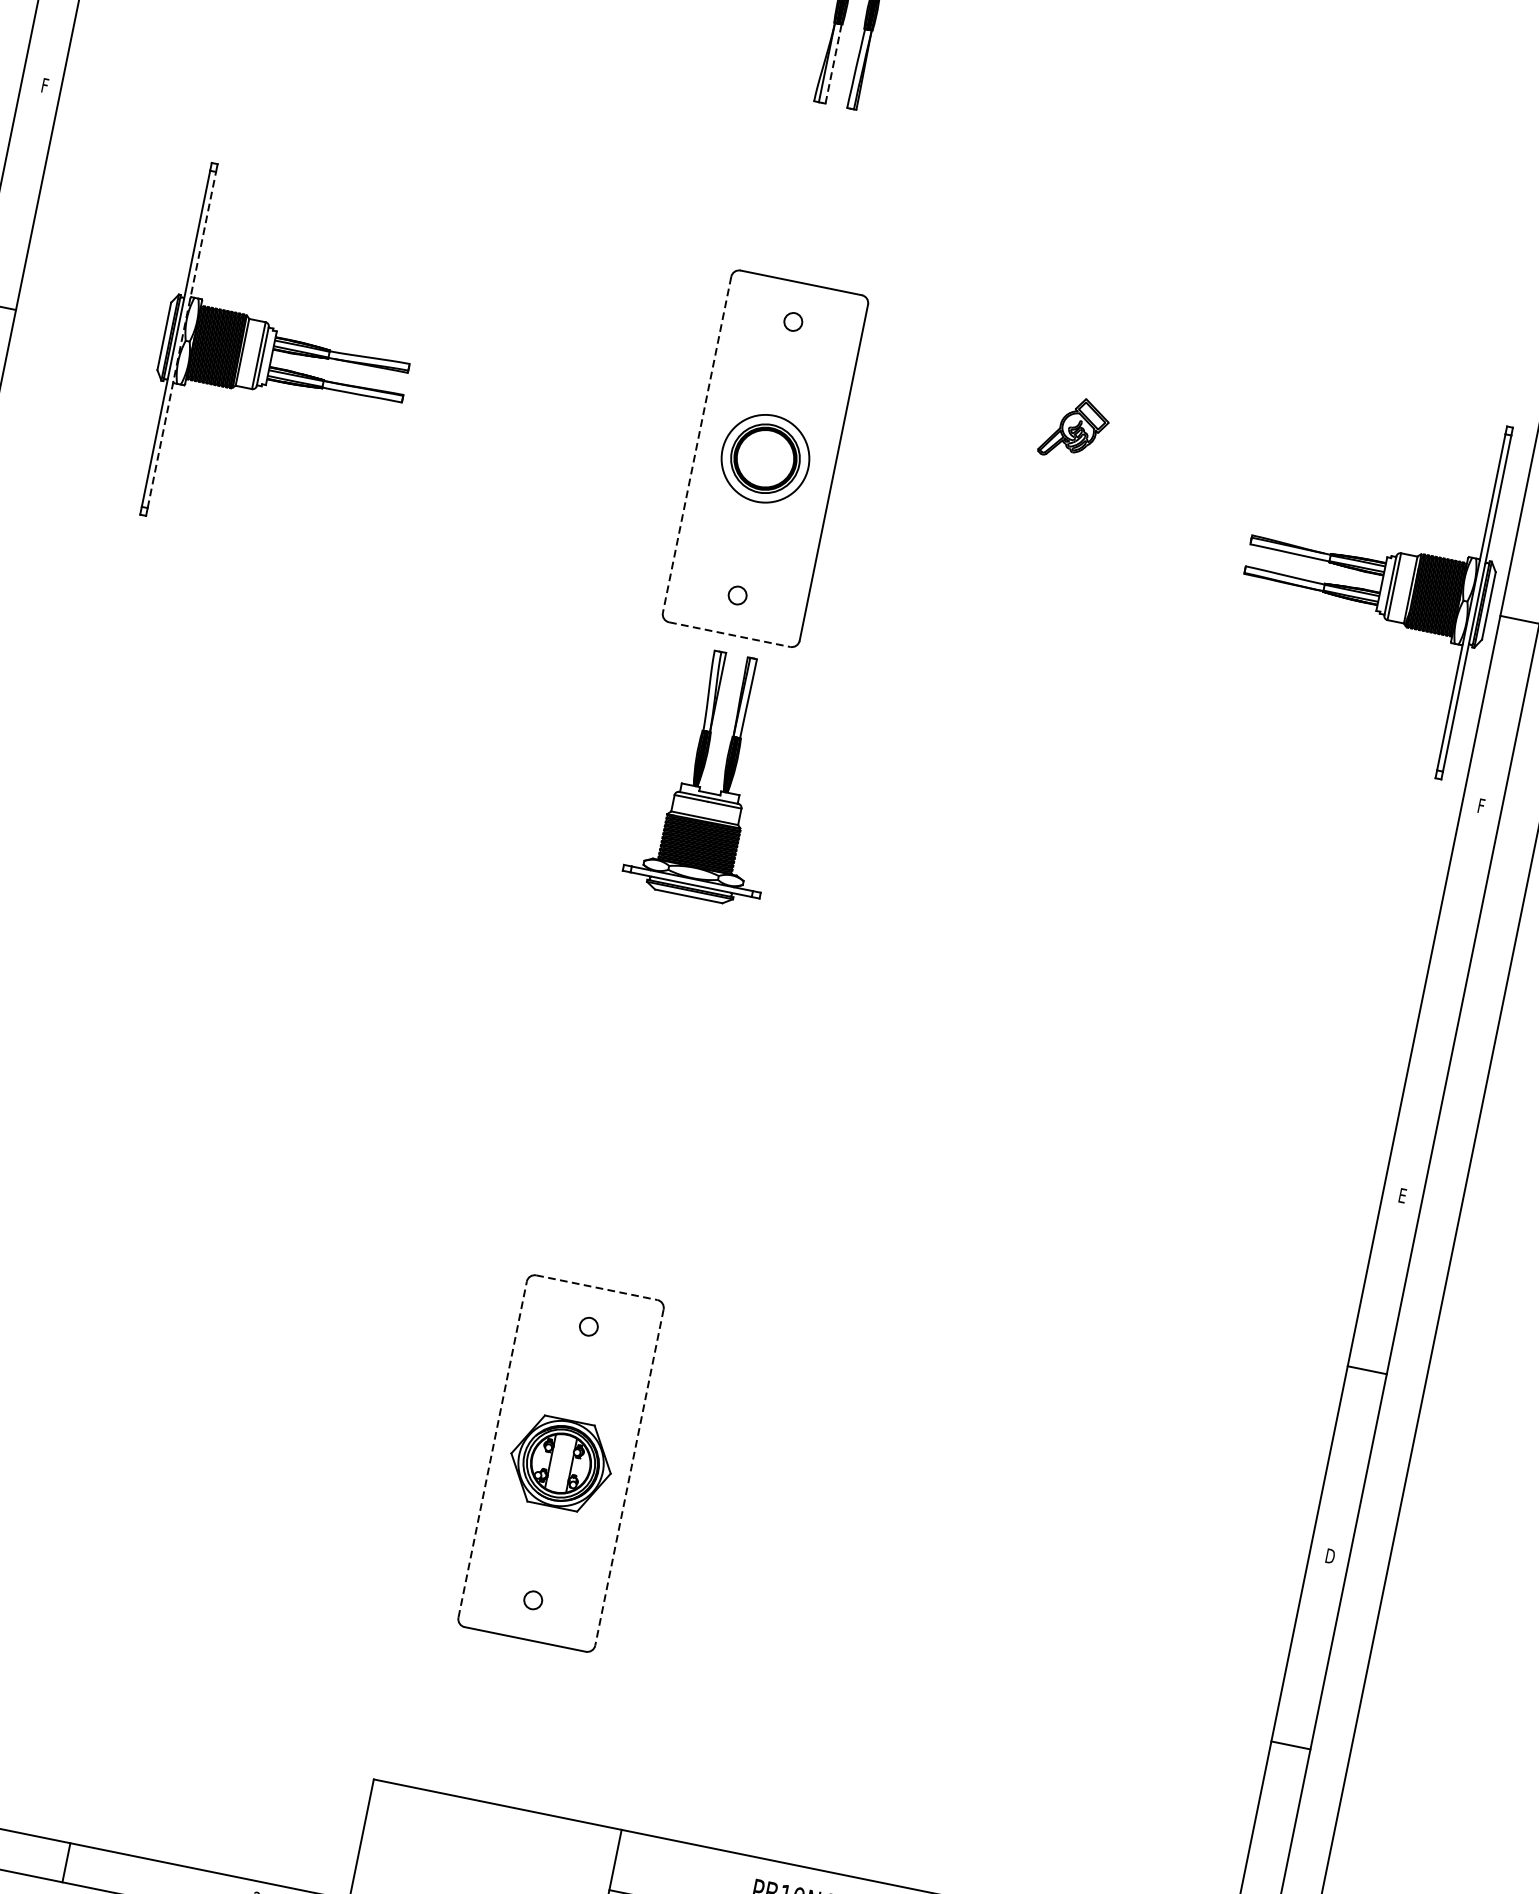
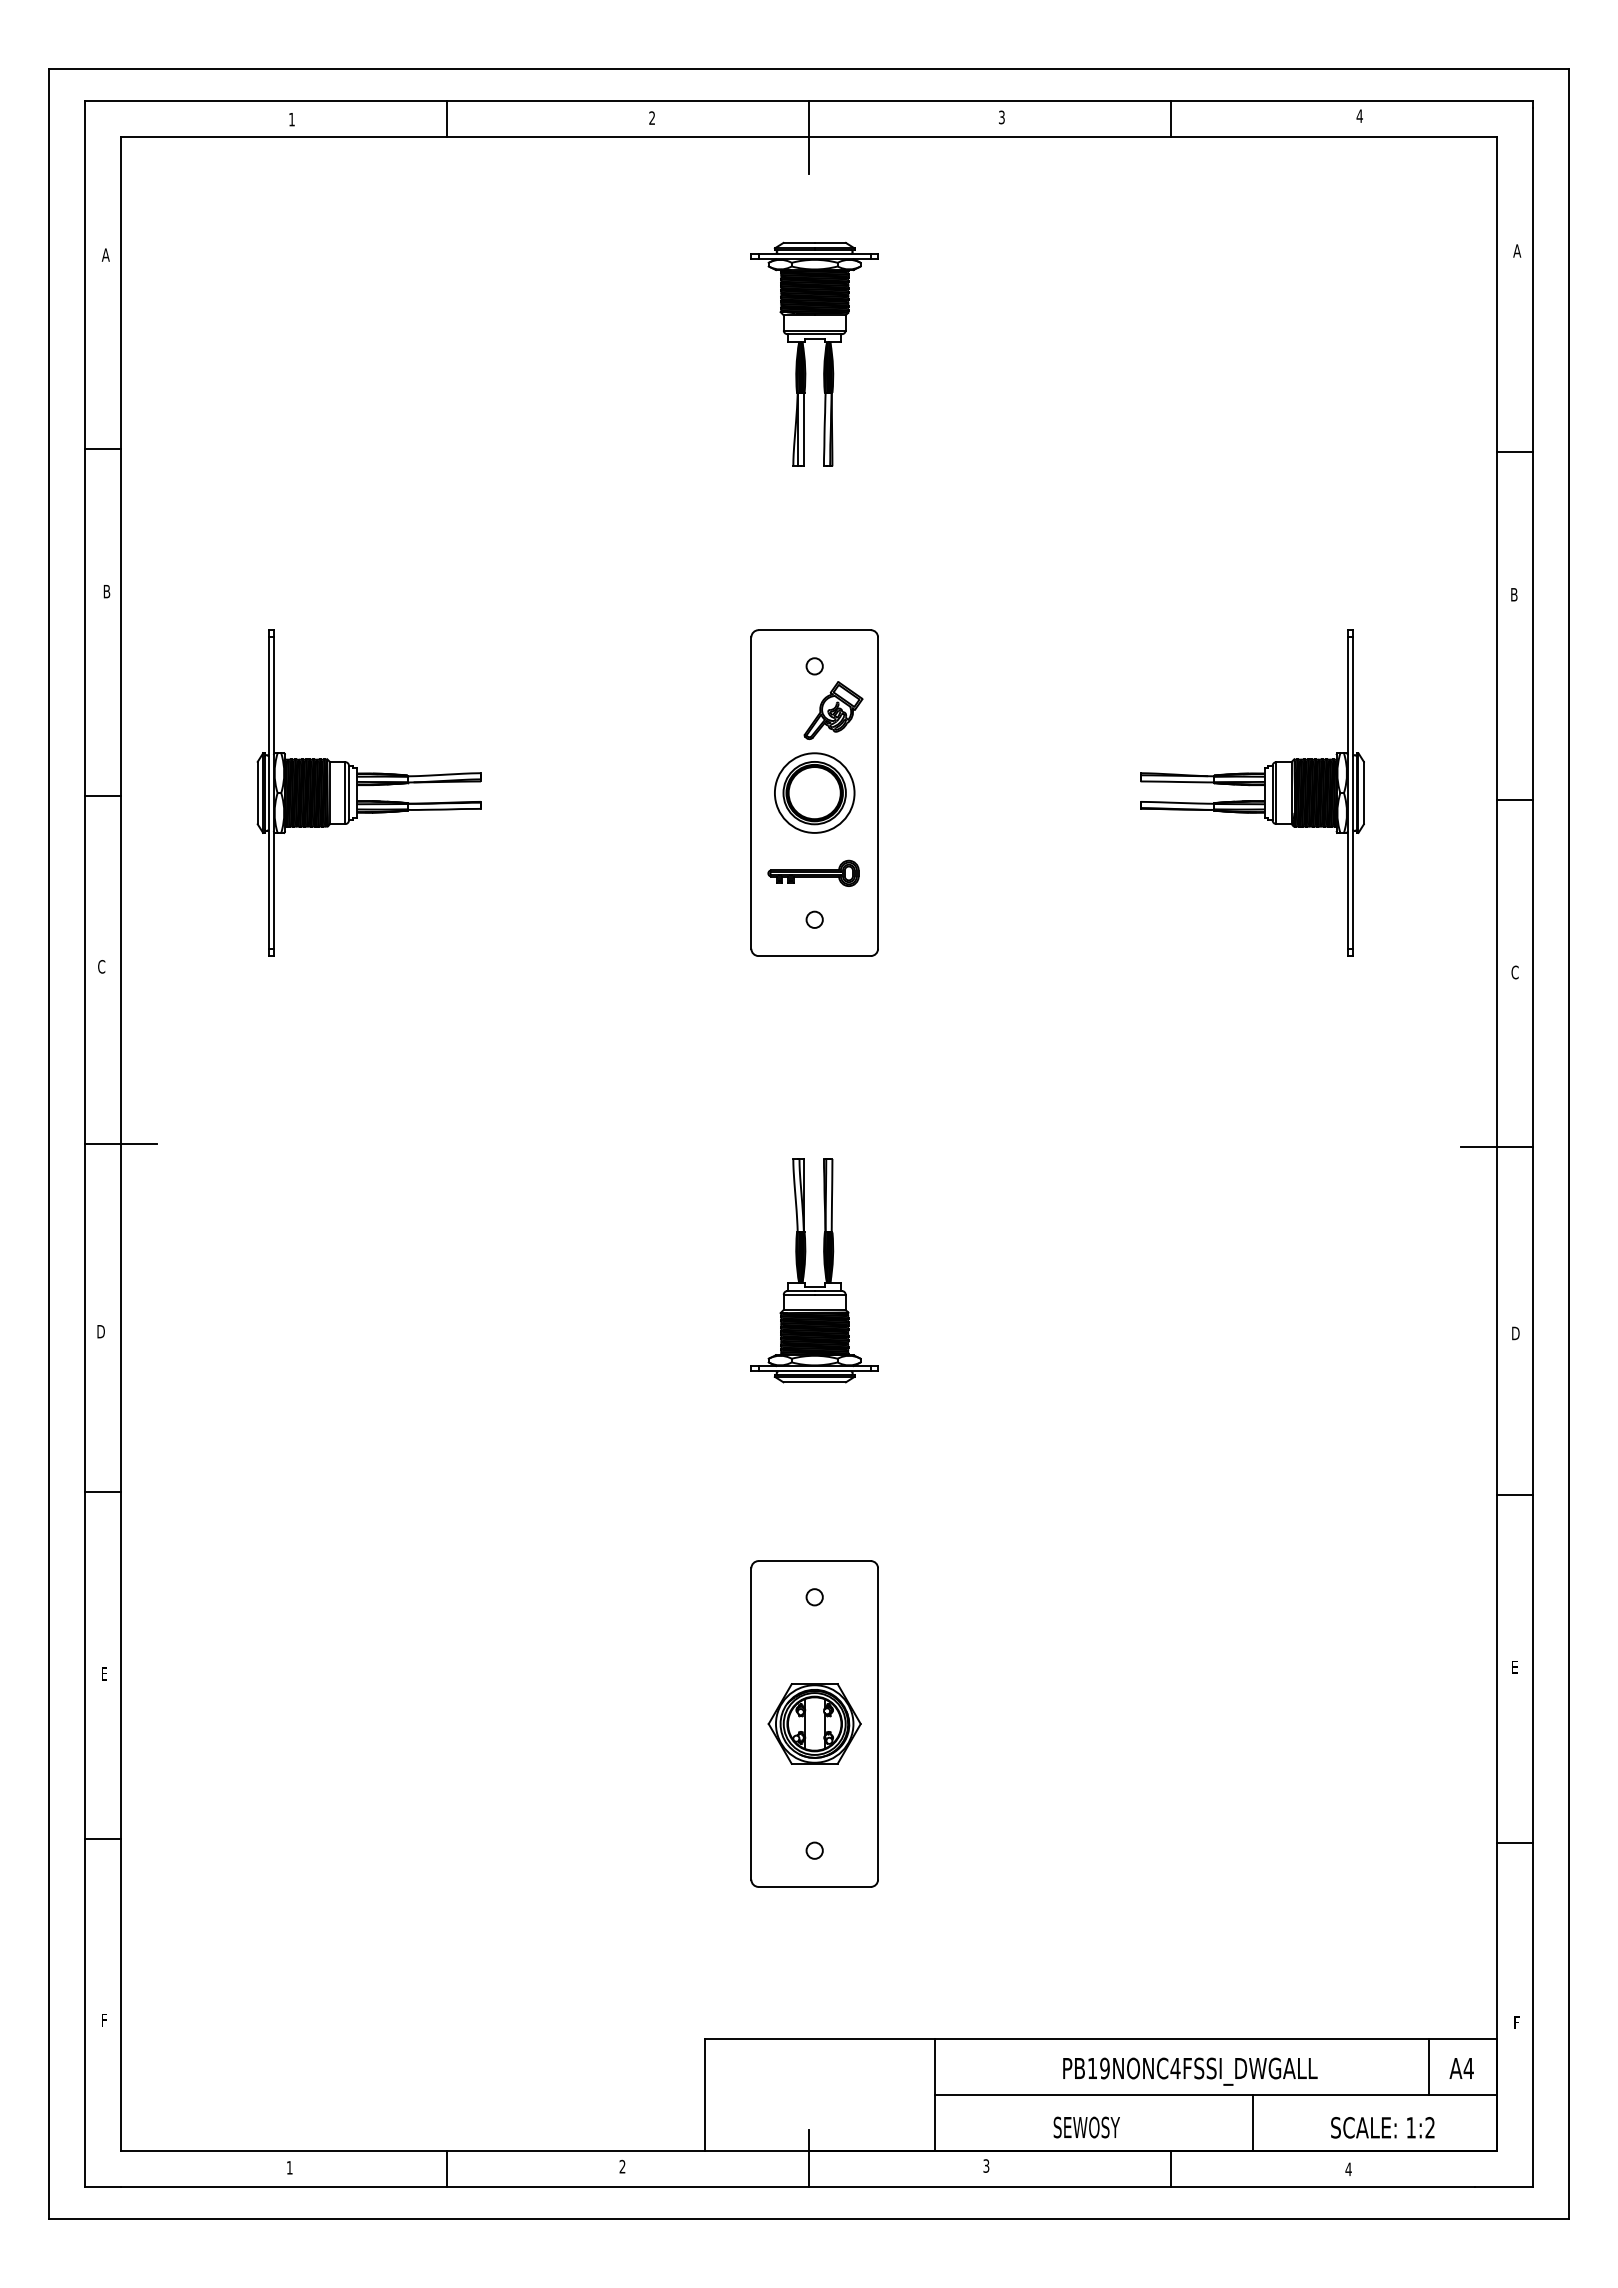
line: (833, 63) -> (803, 429), dashed -> solid
text: (45, 85) -> (106, 591), F -> B
line: (182, 340) -> (274, 793), dashed -> solid
part: (1074, 428) -> (833, 710), moved
line: (697, 445) -> (751, 793), dashed -> solid
part: (746, 544) -> (813, 872), added
part: (1366, 573) -> (1249, 786), moved
line: (730, 635) -> (815, 956), dashed -> solid
part: (703, 772) -> (805, 1269), moved
text: (1481, 806) -> (1514, 972), F -> C
line: (1423, 991) -> (1496, 1147), added
text: (1403, 1195) -> (1515, 1333), E -> D
line: (597, 1288) -> (815, 1561), dashed -> solid
line: (492, 1450) -> (751, 1724), dashed -> solid
line: (629, 1478) -> (878, 1724), dashed -> solid
text: (1330, 1555) -> (1515, 1666), D -> E

